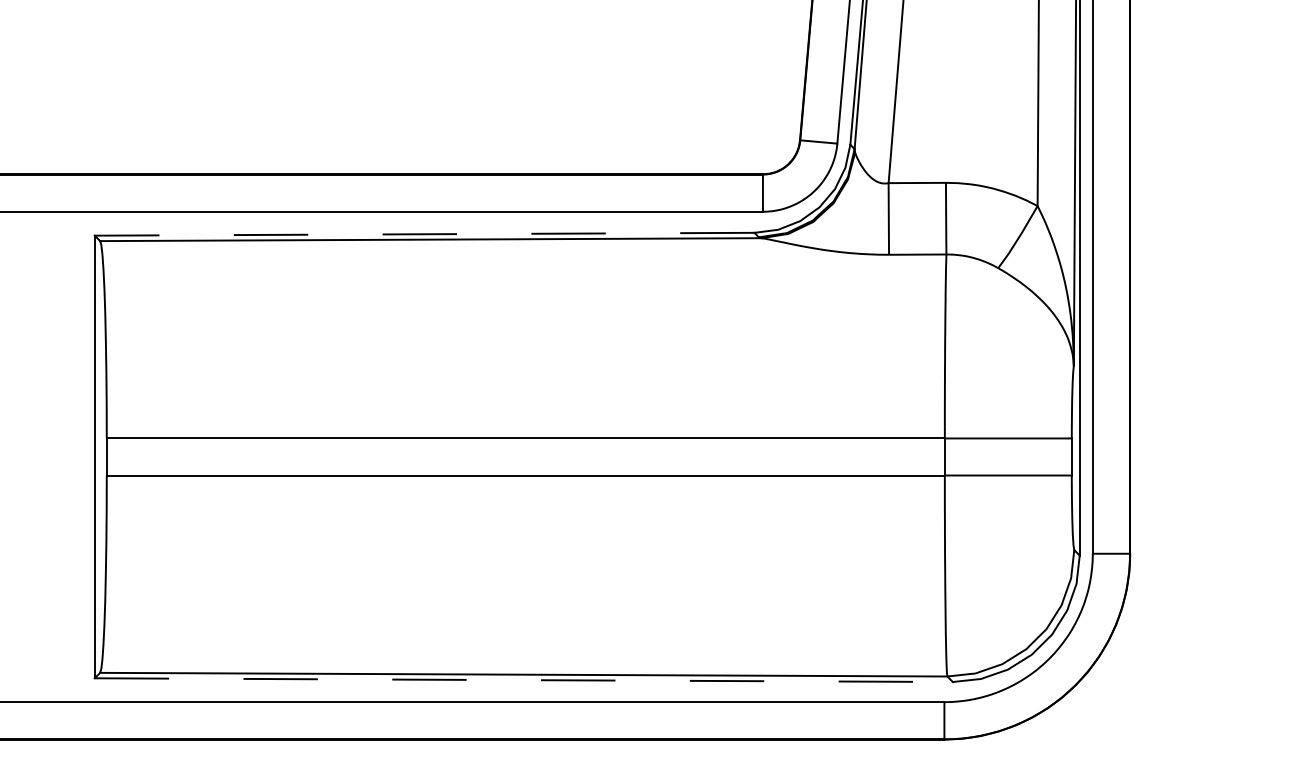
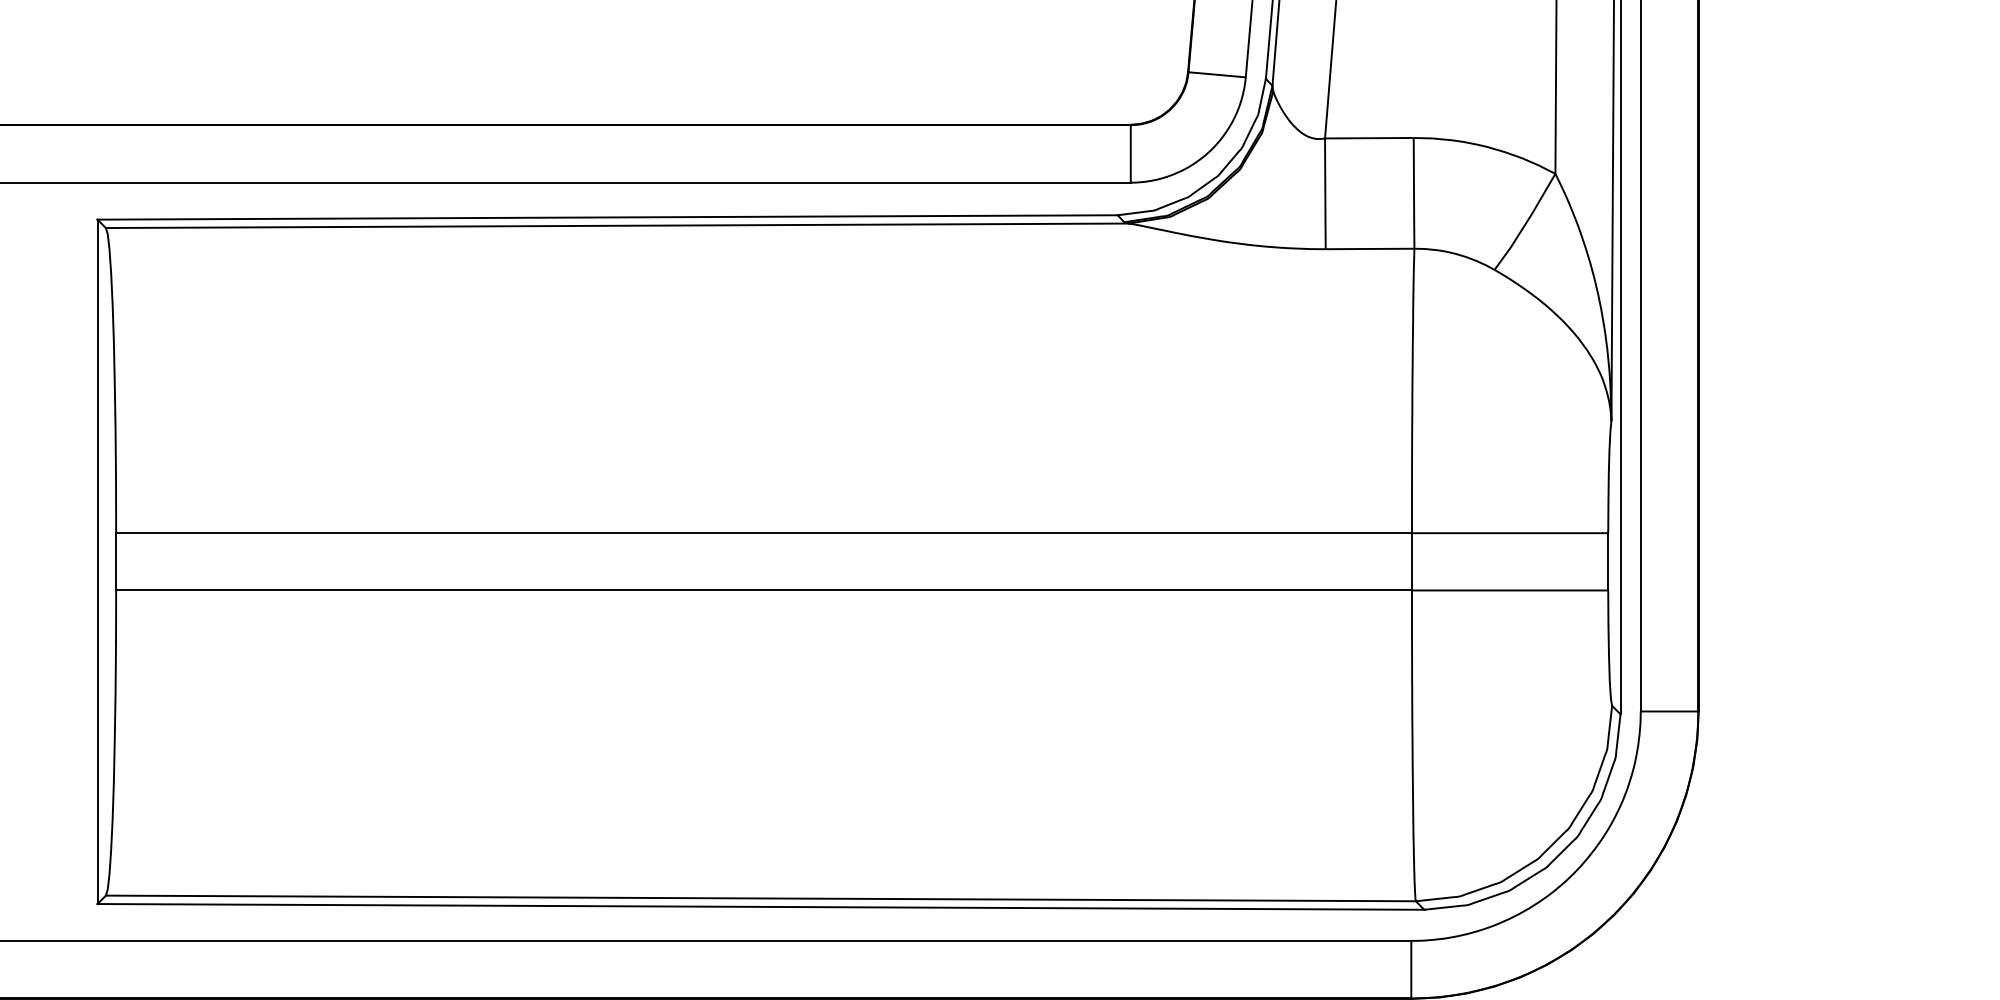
line: (424, 234) -> (607, 217), dashed -> solid
line: (524, 680) -> (762, 907), dashed -> solid

